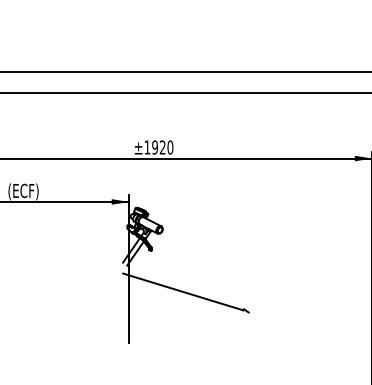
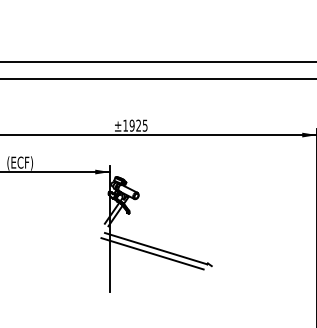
text: (170, 147) -> (145, 125), ±1920 -> ±1925
line: (179, 297) -> (152, 253), added

